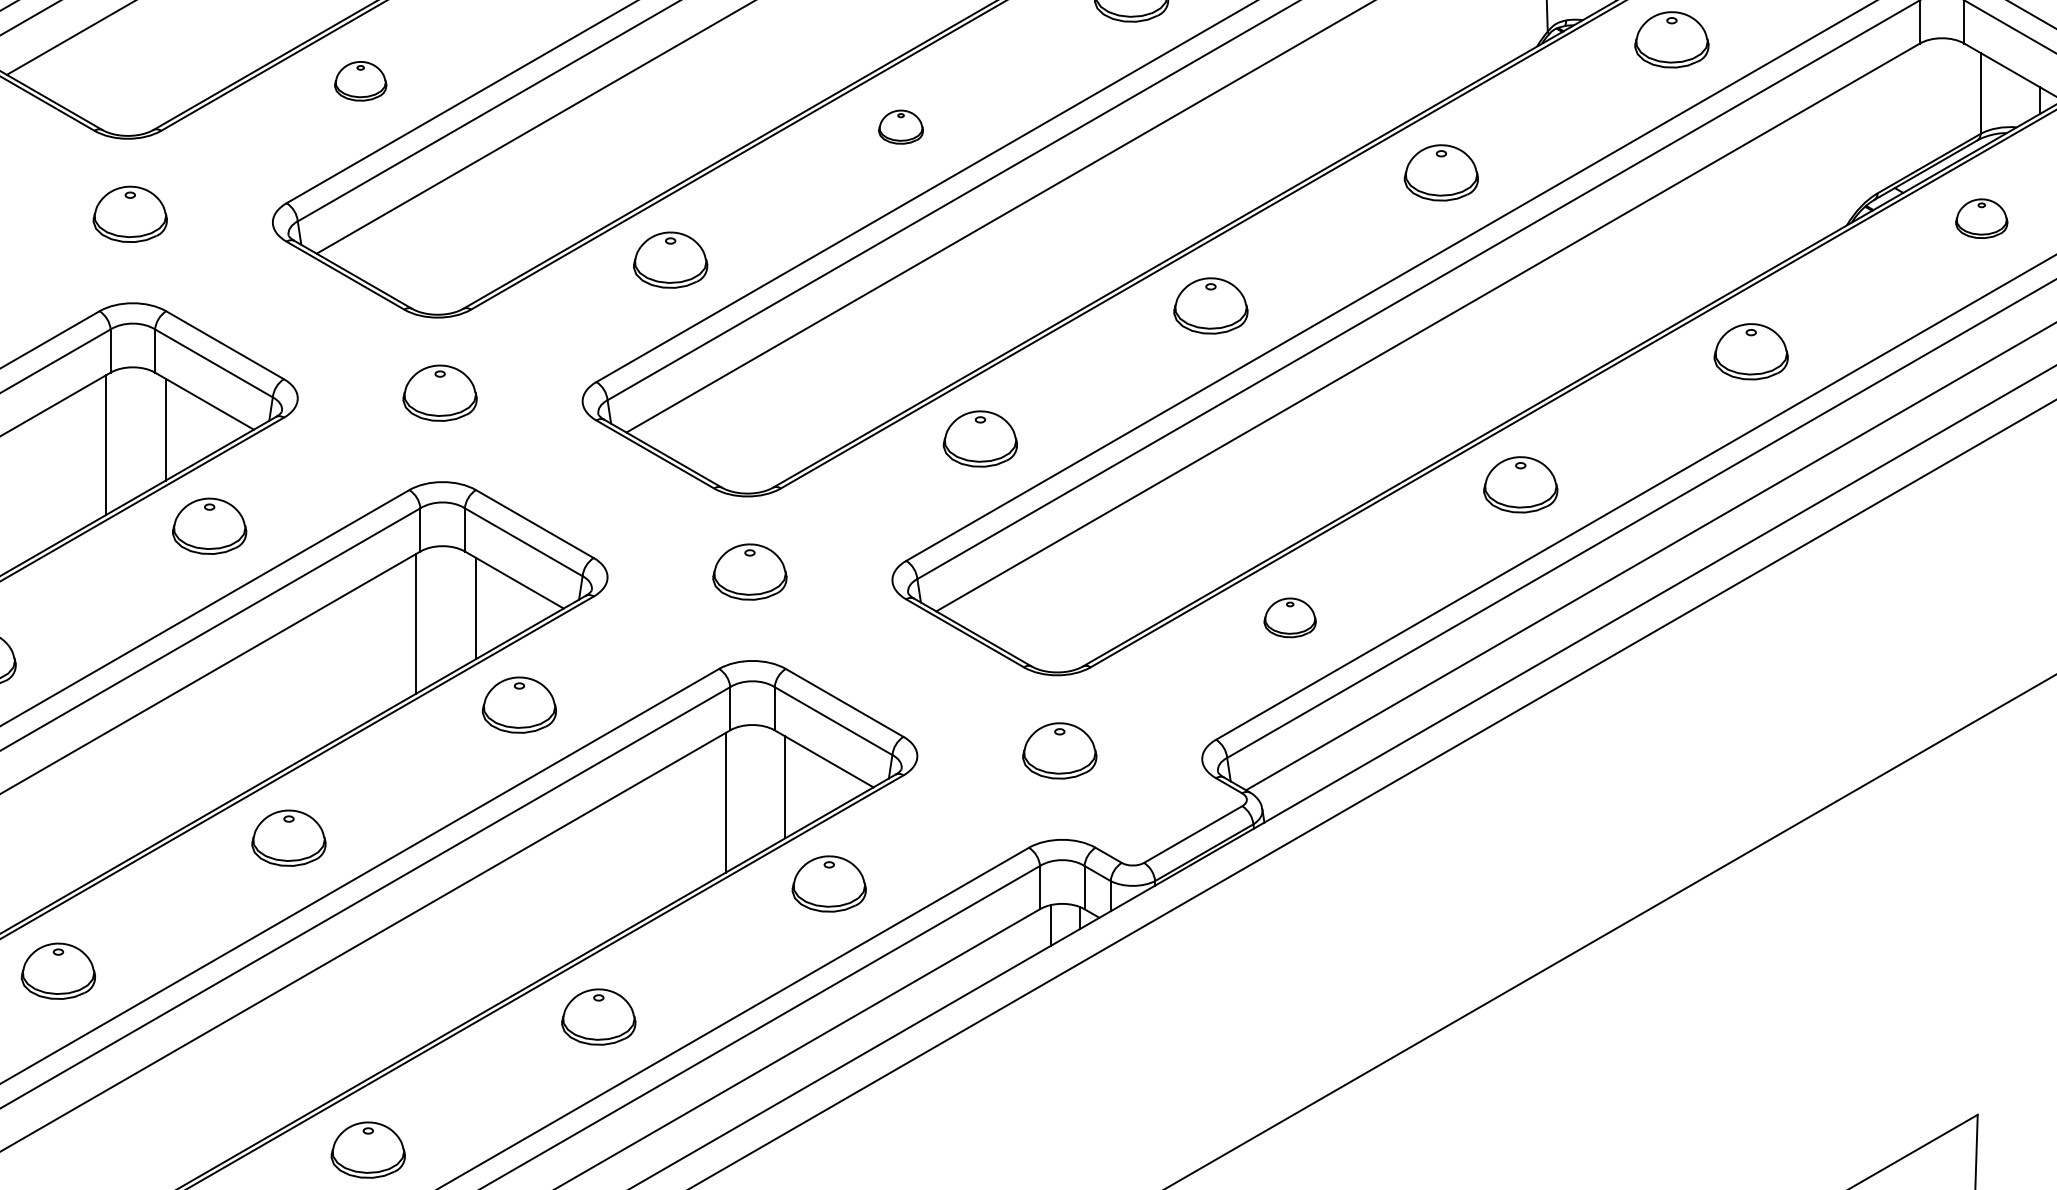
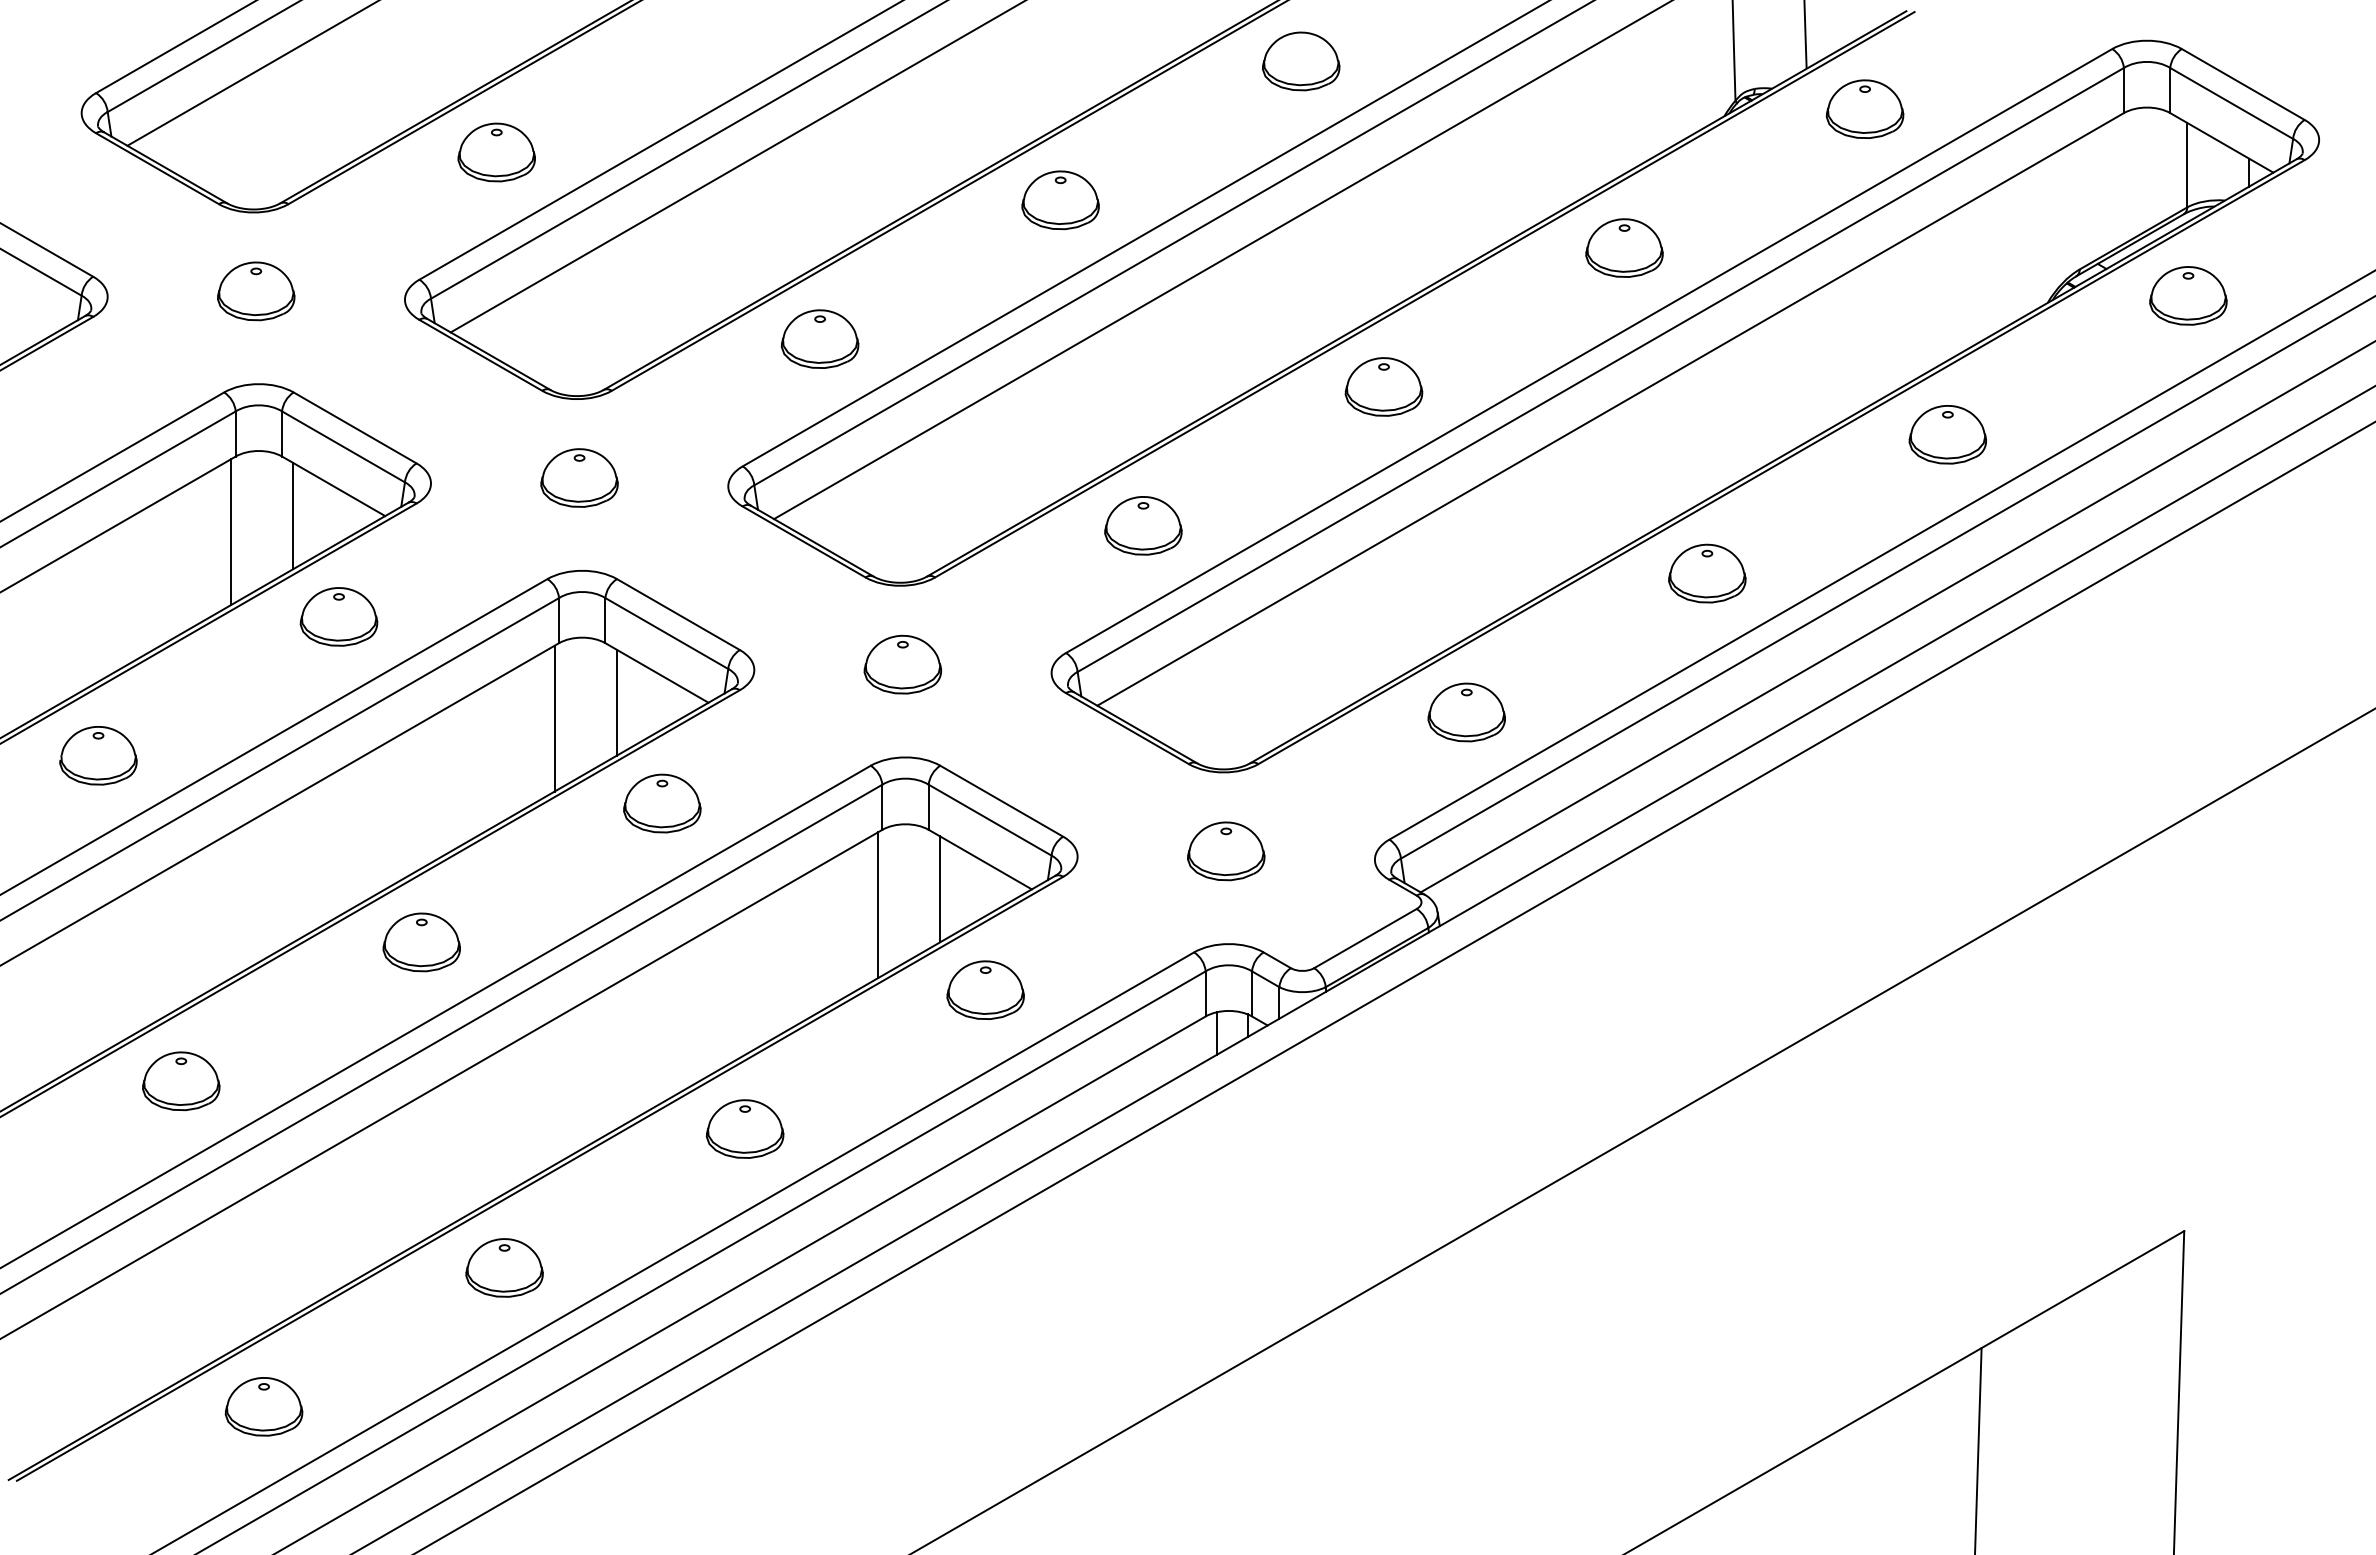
part: (360, 81) -> (496, 152), size x1.43
part: (900, 127) -> (1060, 200), size x1.67
part: (1981, 218) -> (2188, 295), size x1.43
part: (1289, 617) -> (1466, 712), size x1.43

